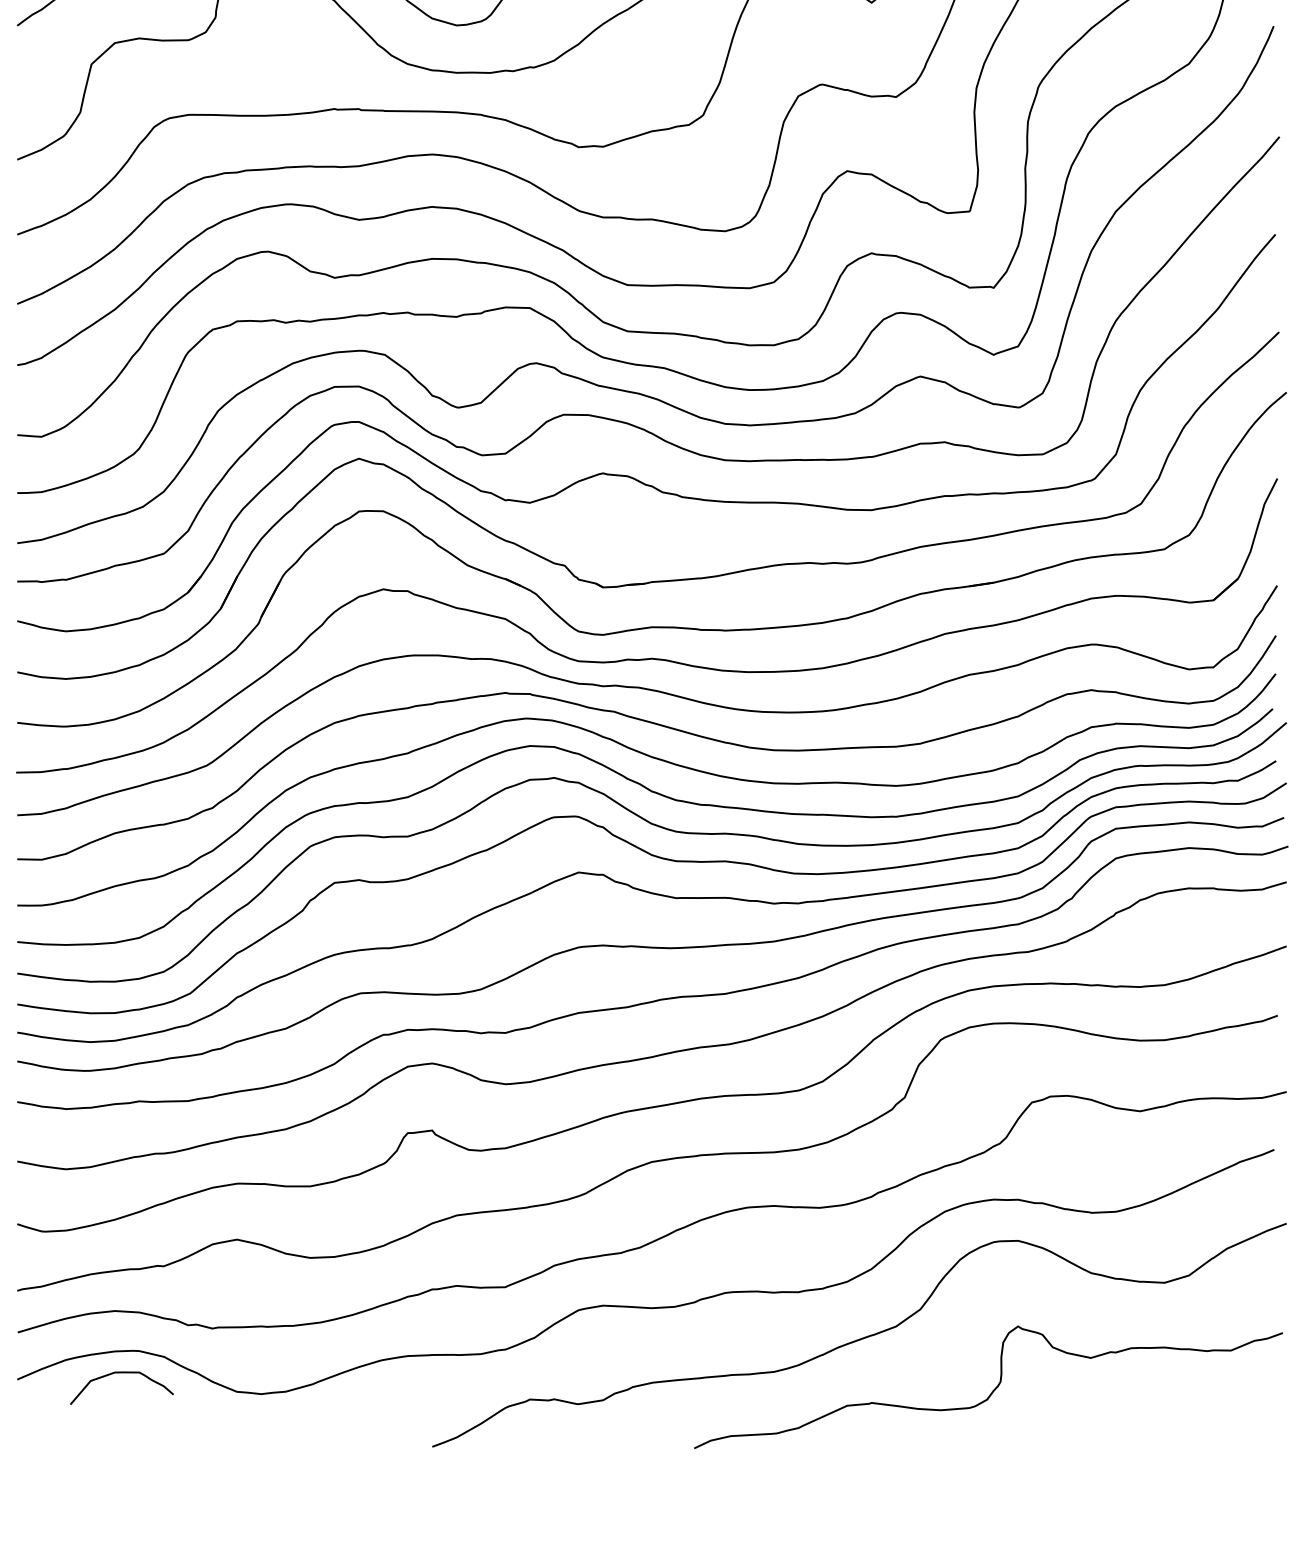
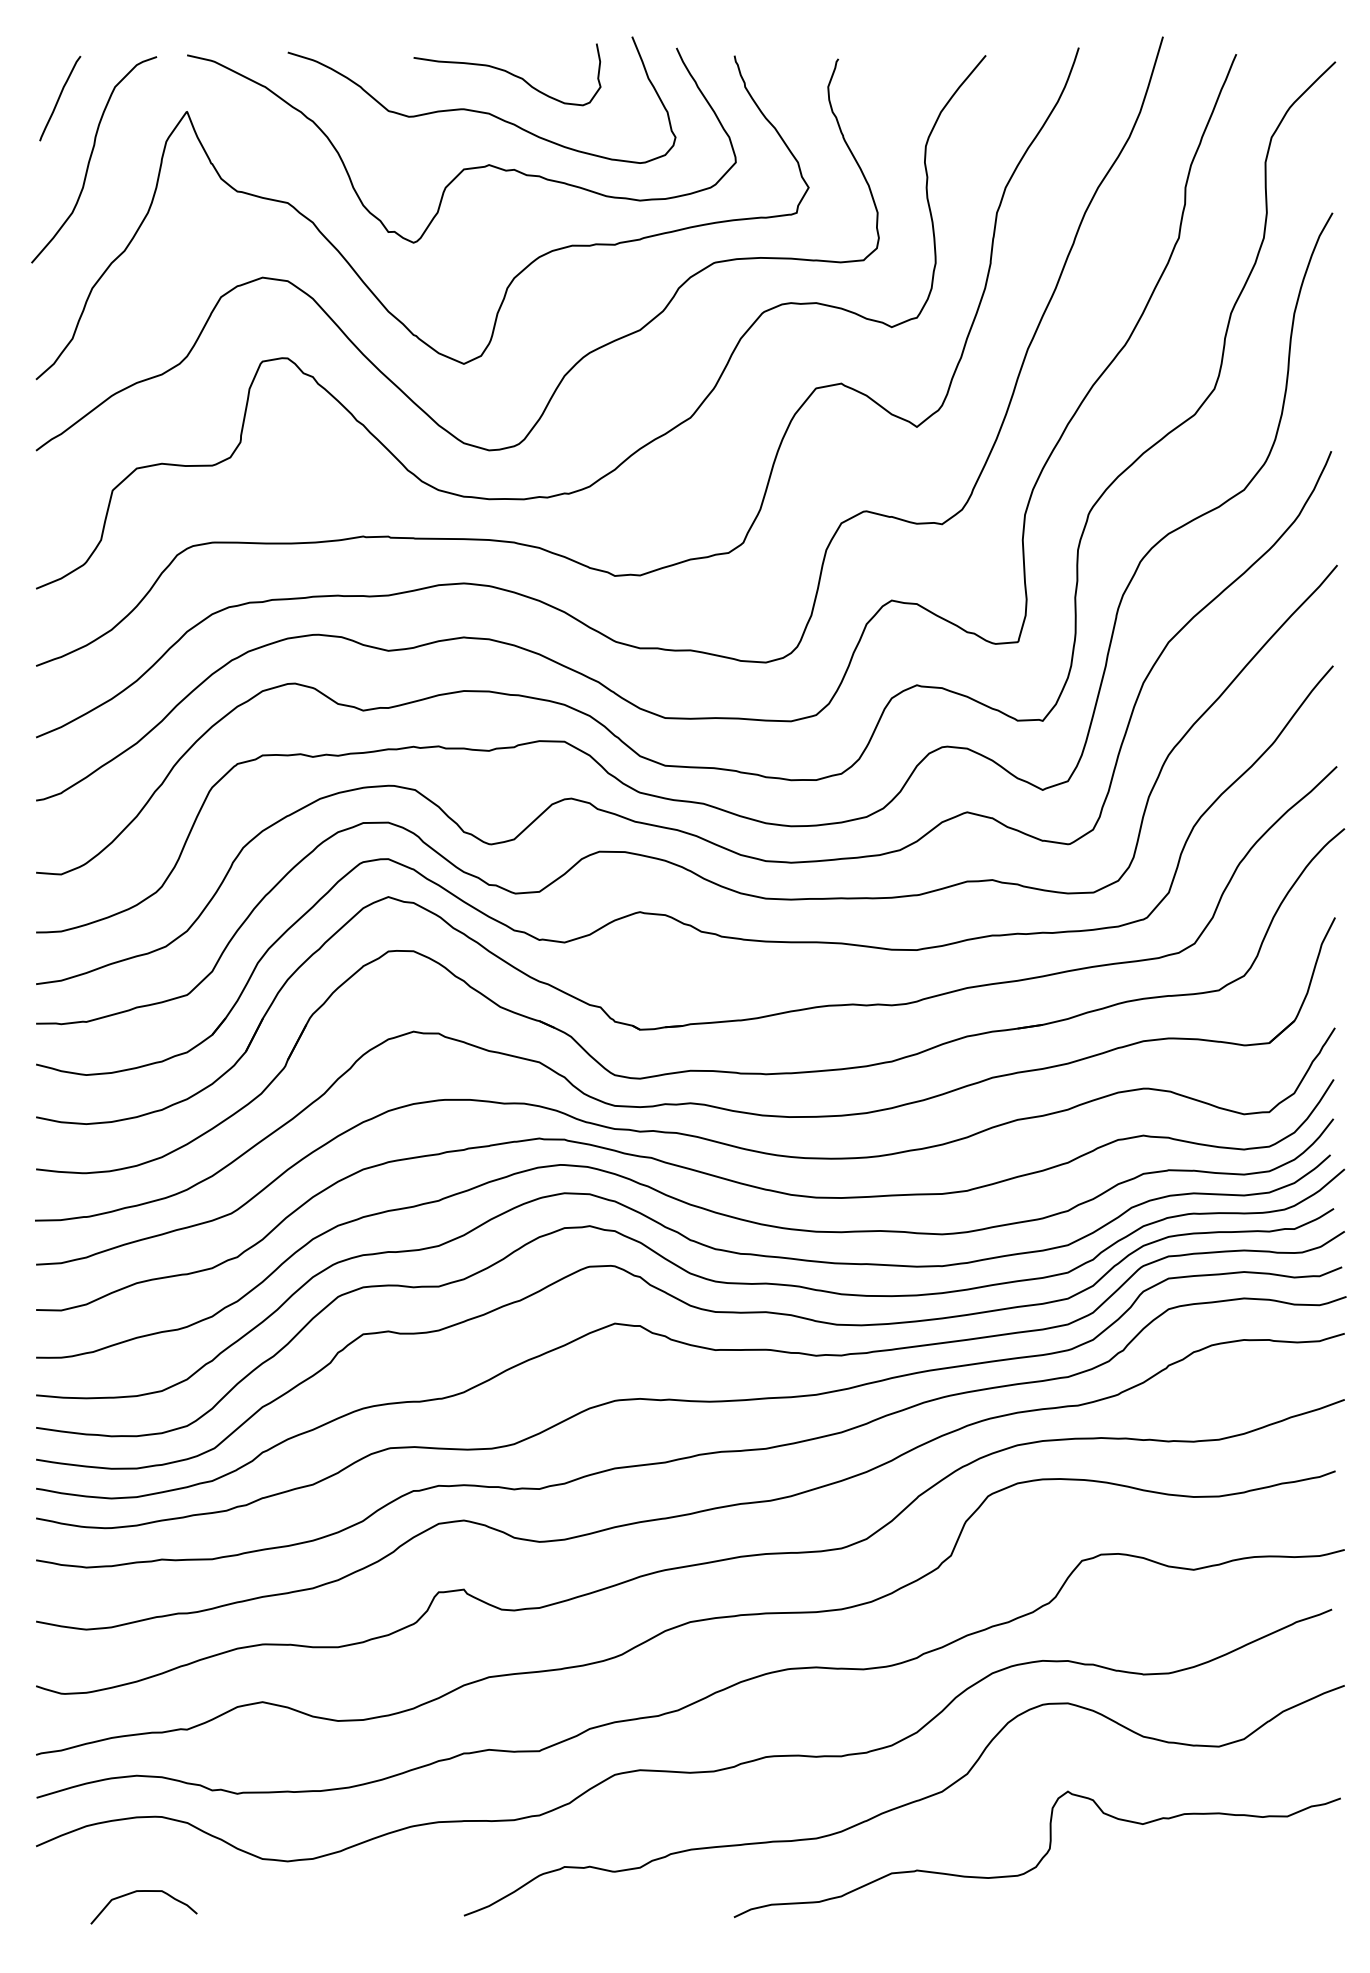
curve: (121, 1372) -> (143, 1891), moved

